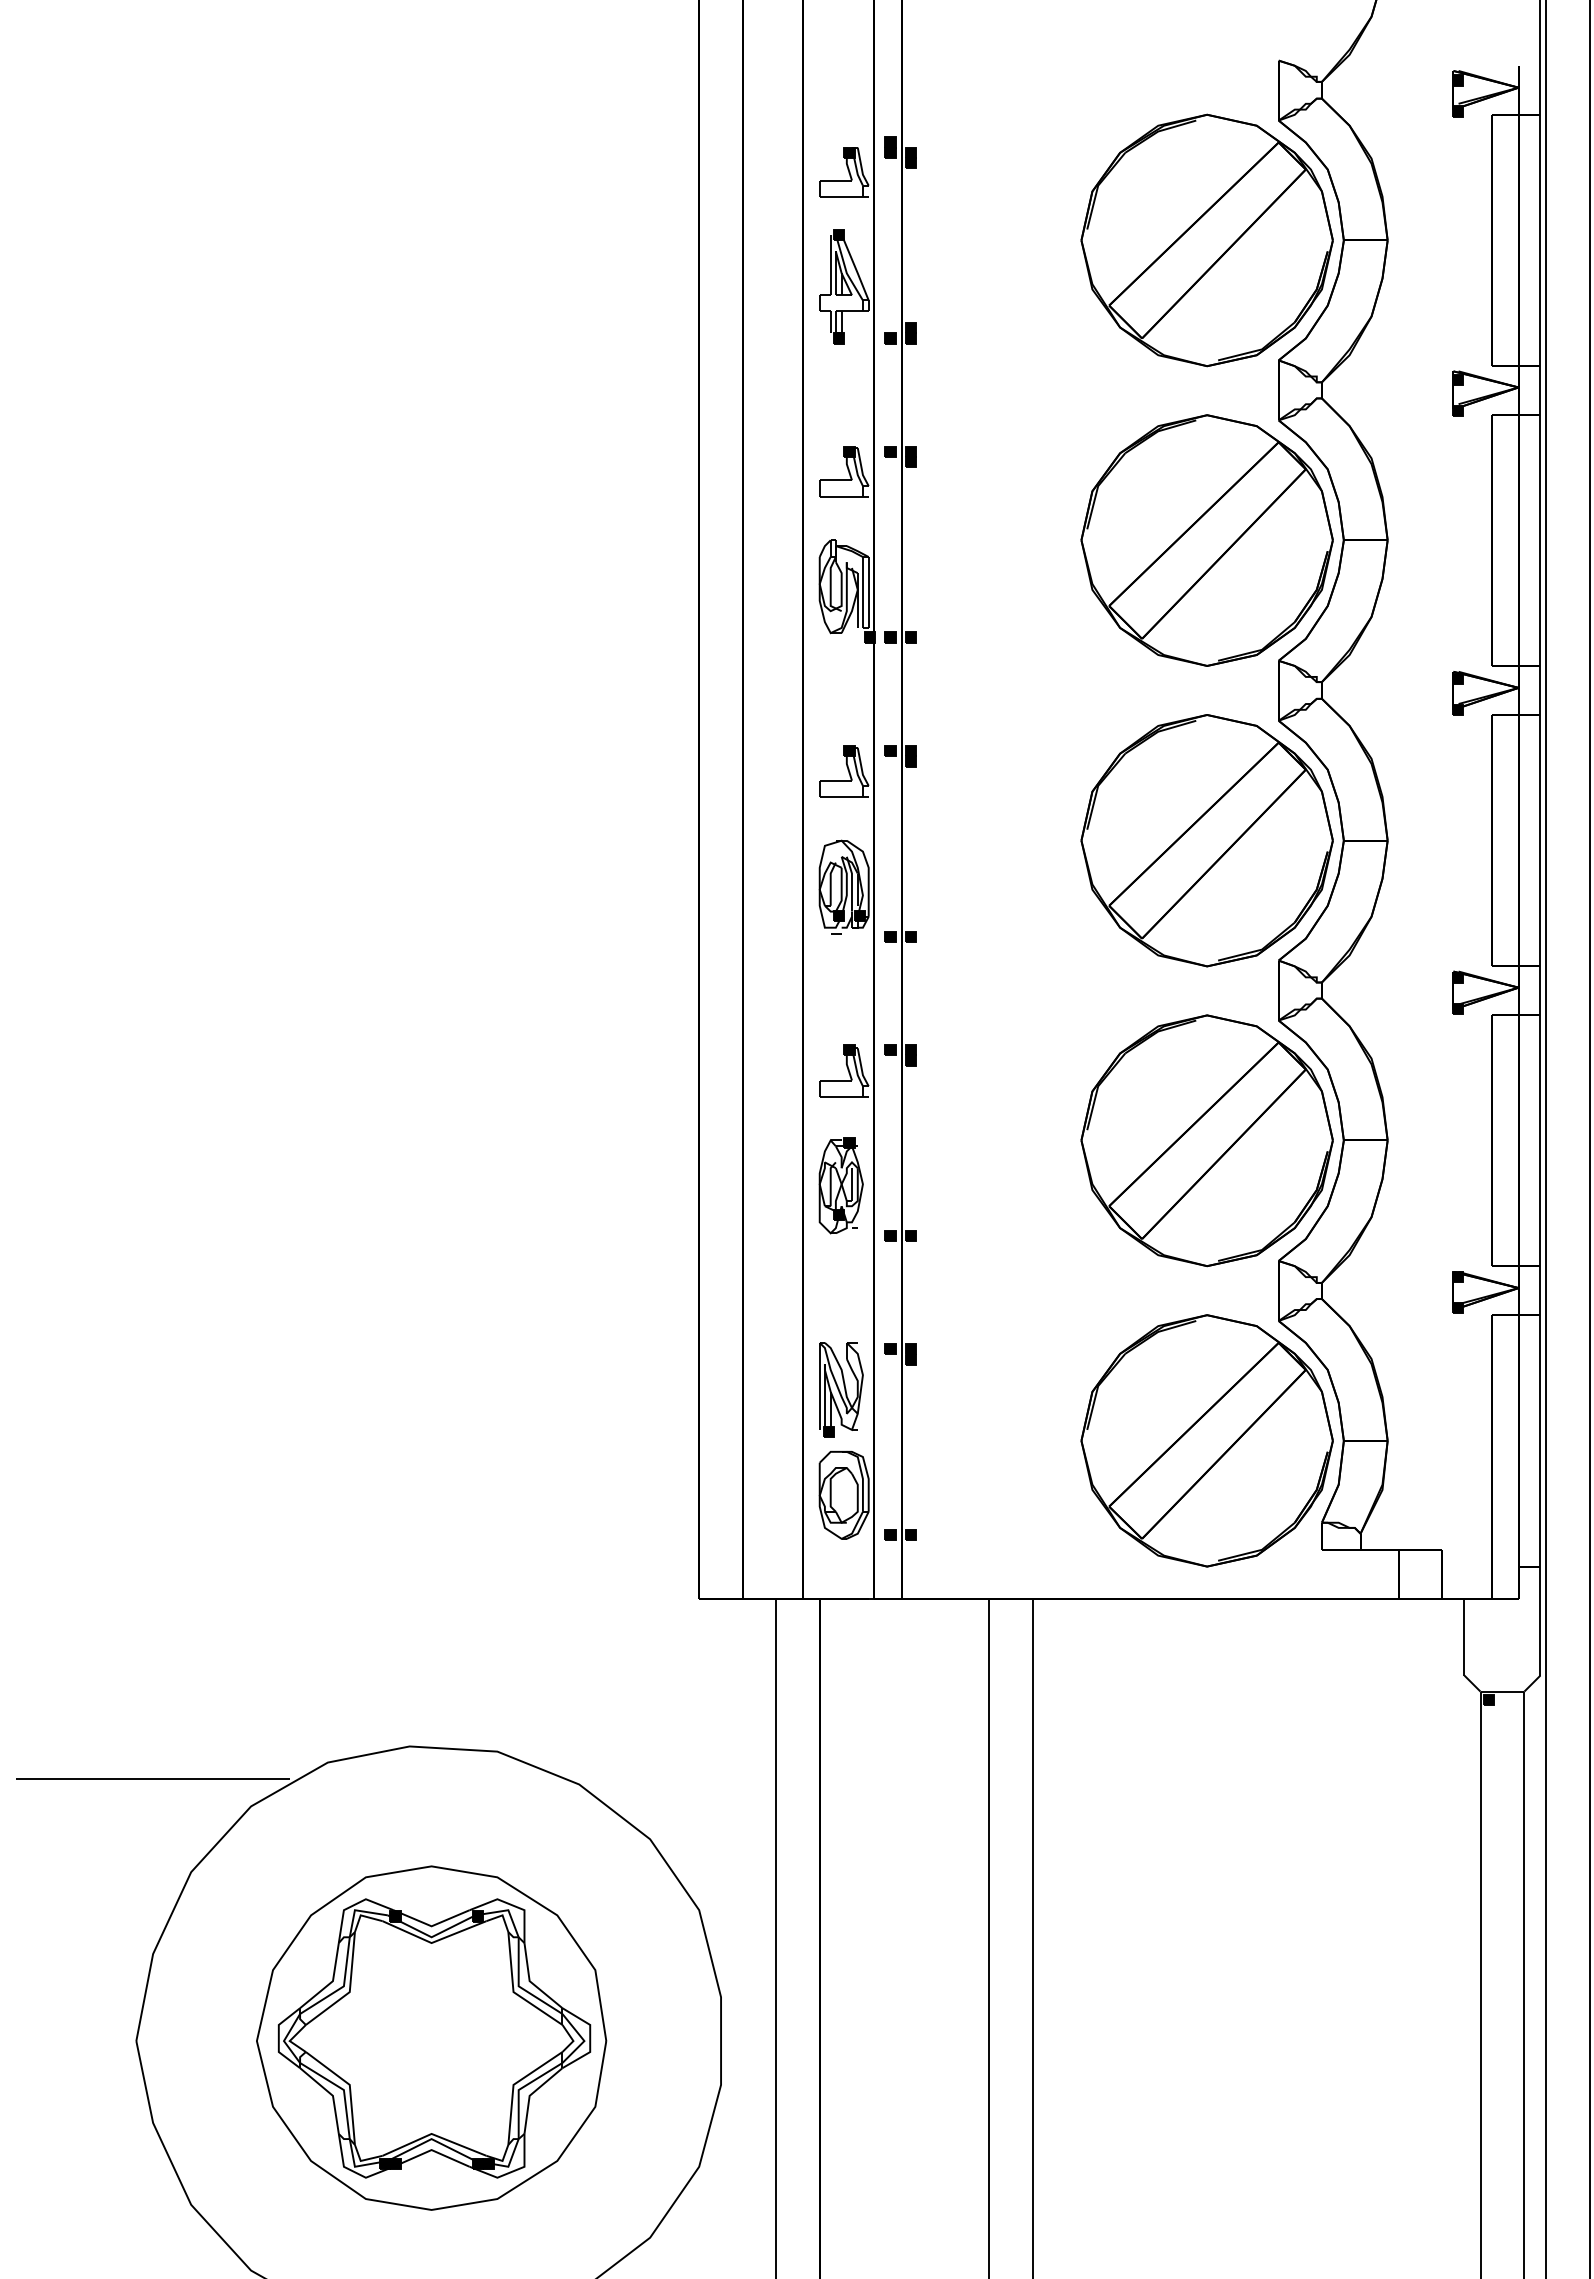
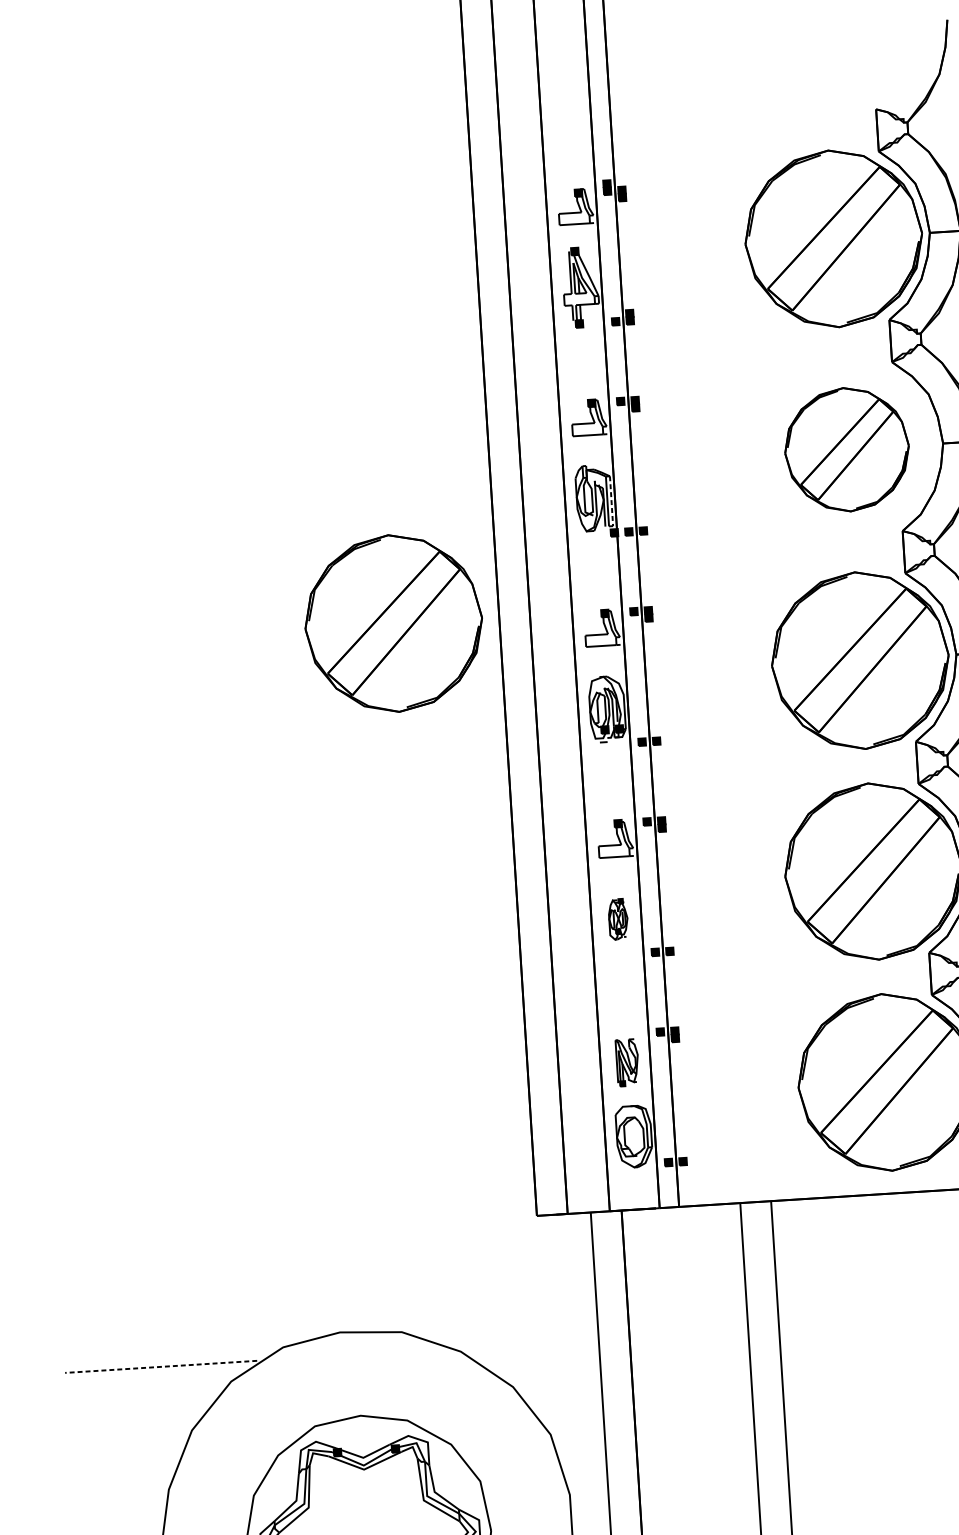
part: (1206, 540) -> (846, 449), size x0.7
line: (868, 593) -> (611, 501), solid -> dashed
part: (548, 746) -> (393, 623), added
part: (840, 1185) -> (617, 919), size x0.6
part: (841, 1389) -> (627, 1062), size x0.7
line: (153, 1779) -> (161, 1366), solid -> dashed

